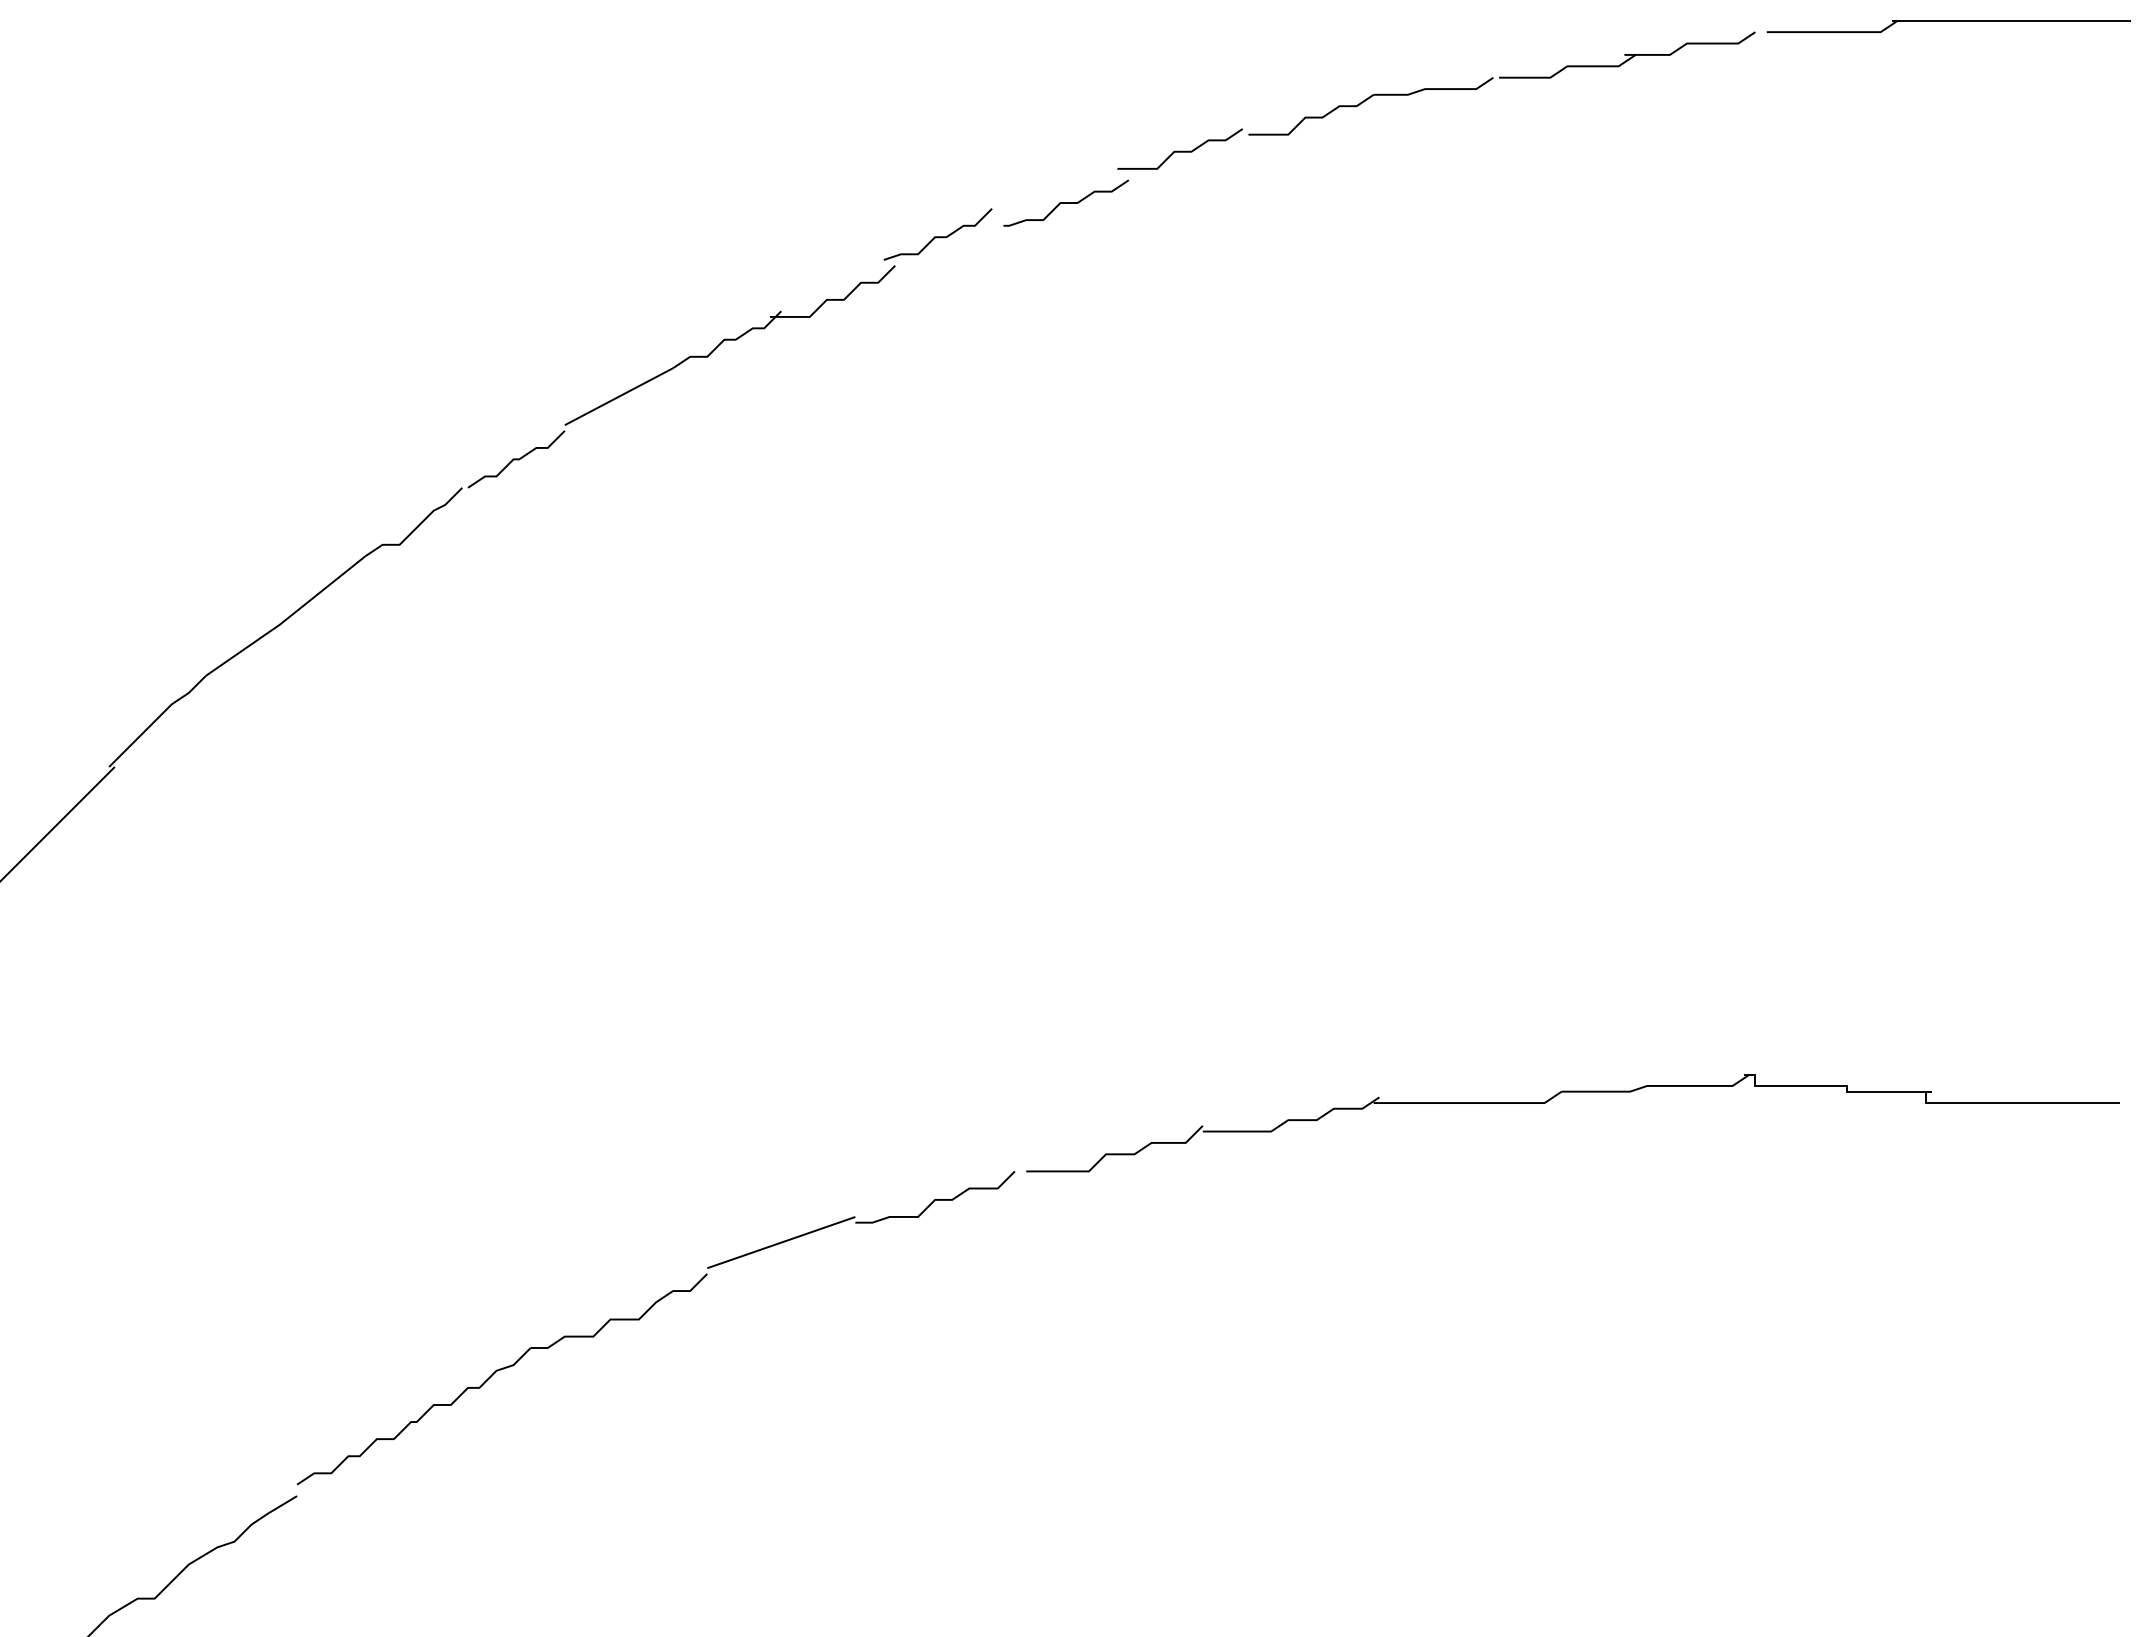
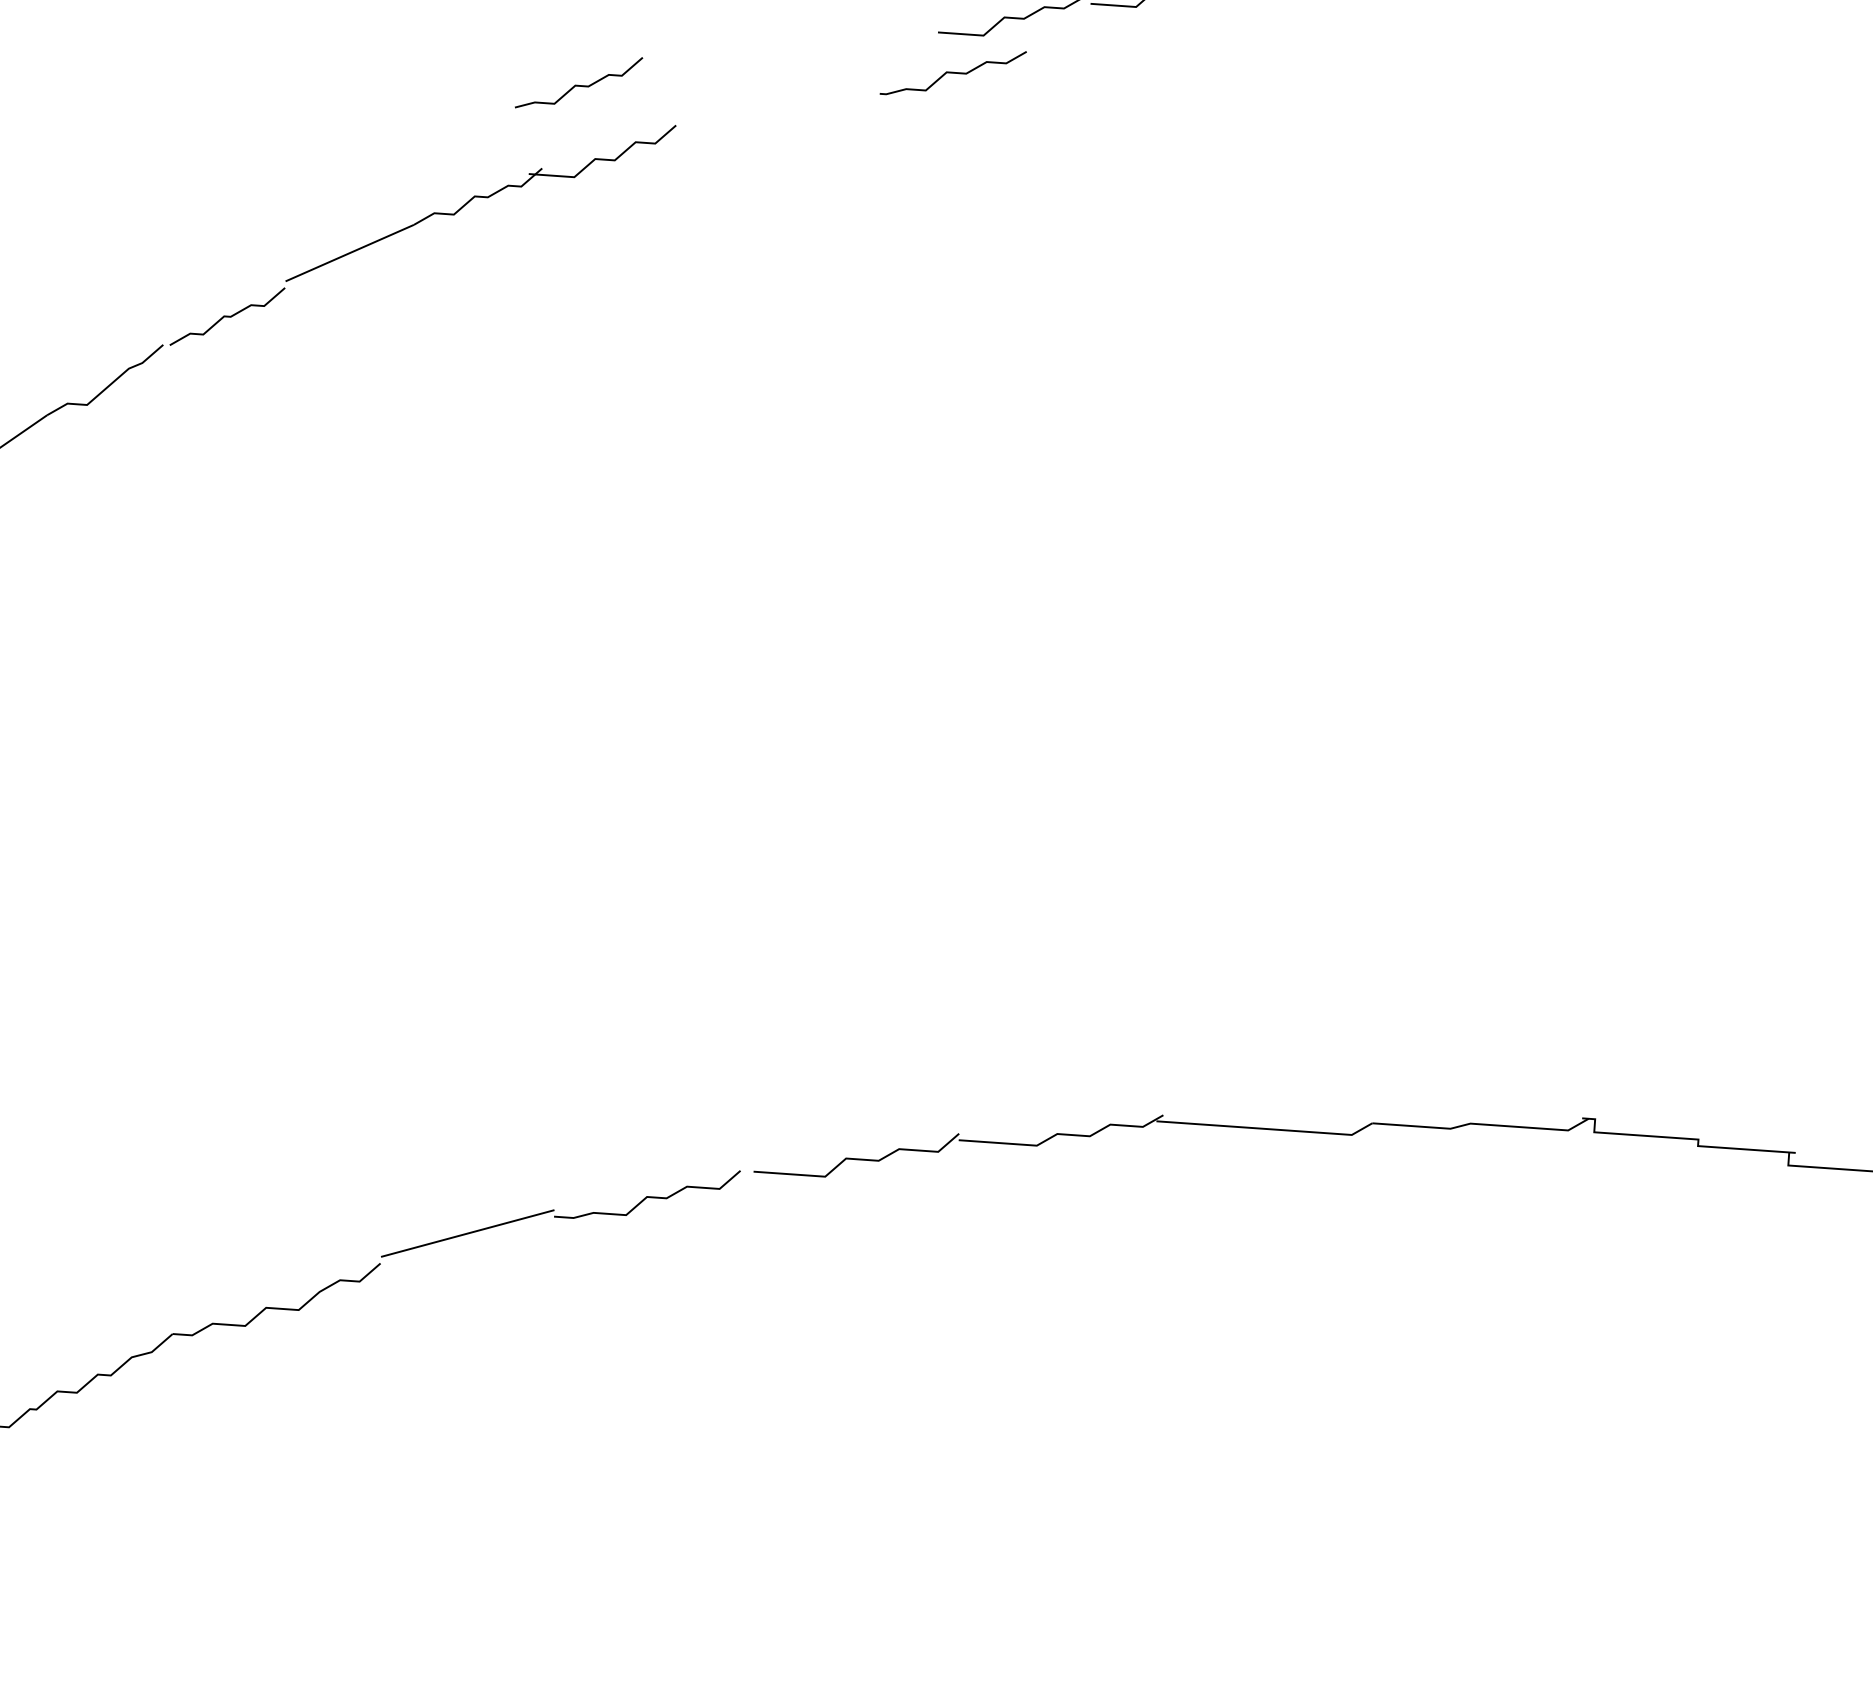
curve: (1065, 202) -> (952, 72), moved
curve: (937, 236) -> (578, 85), moved

